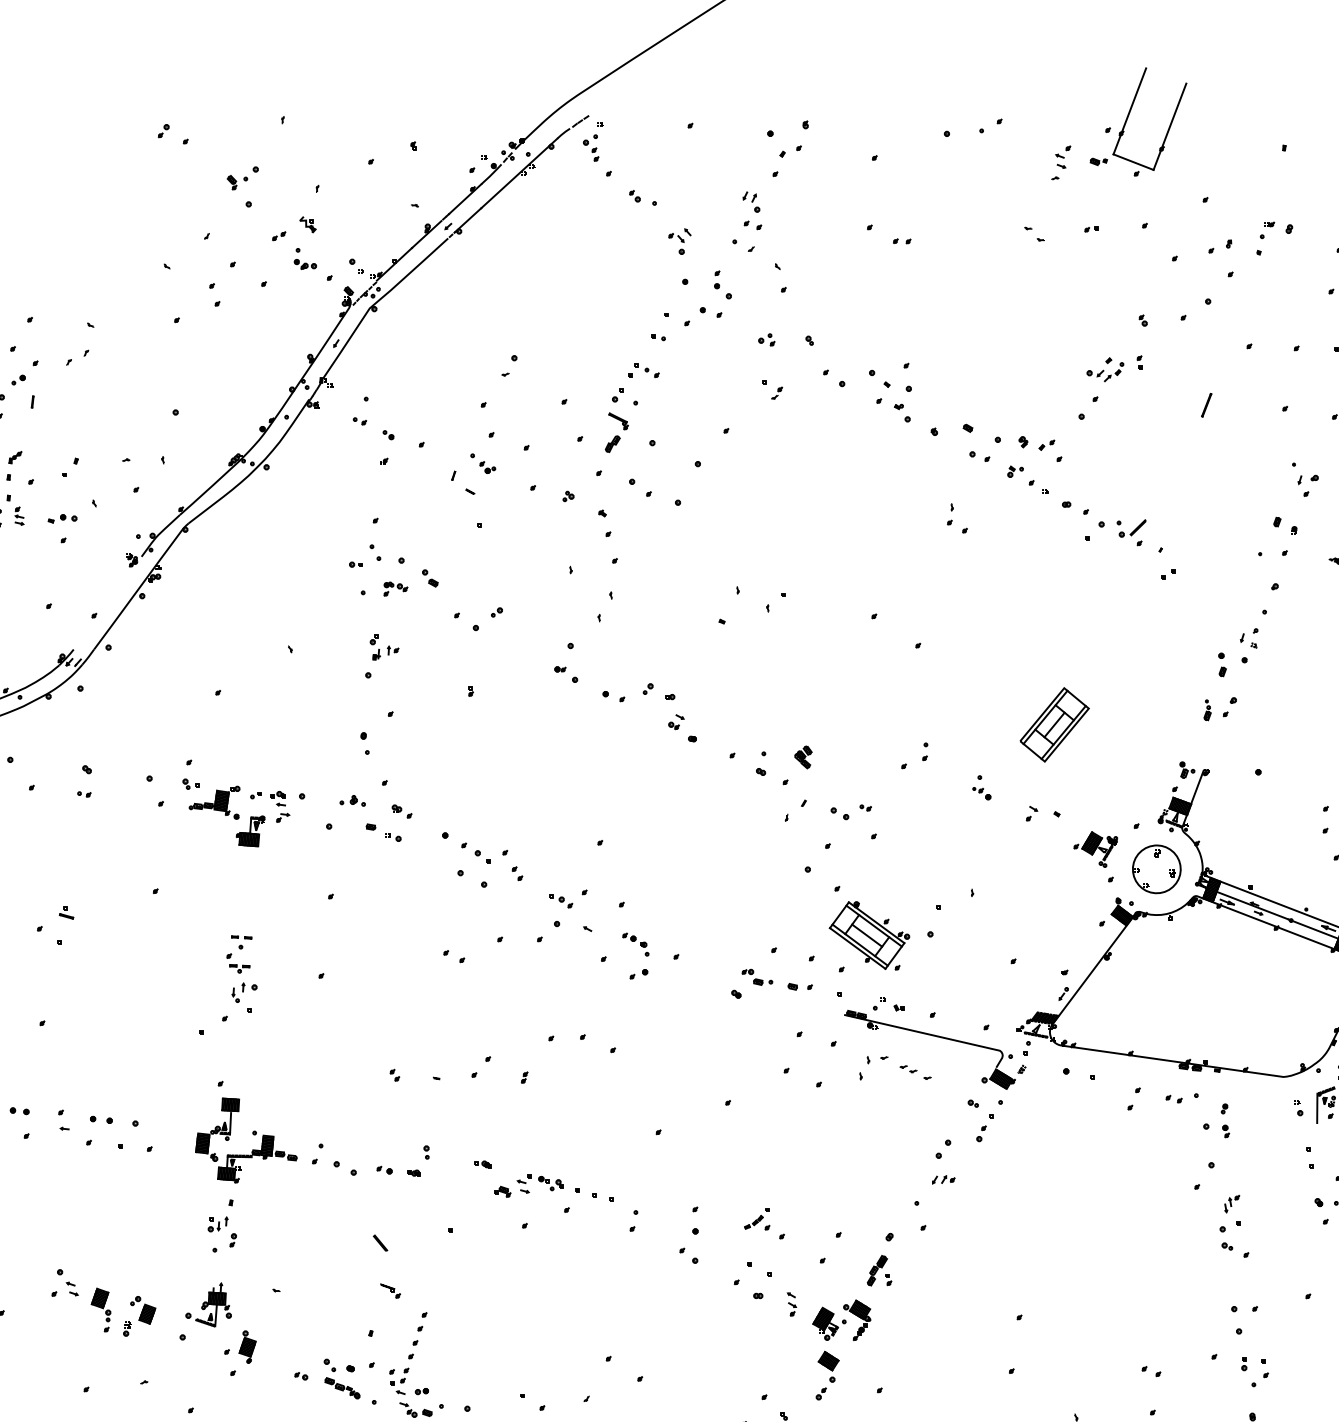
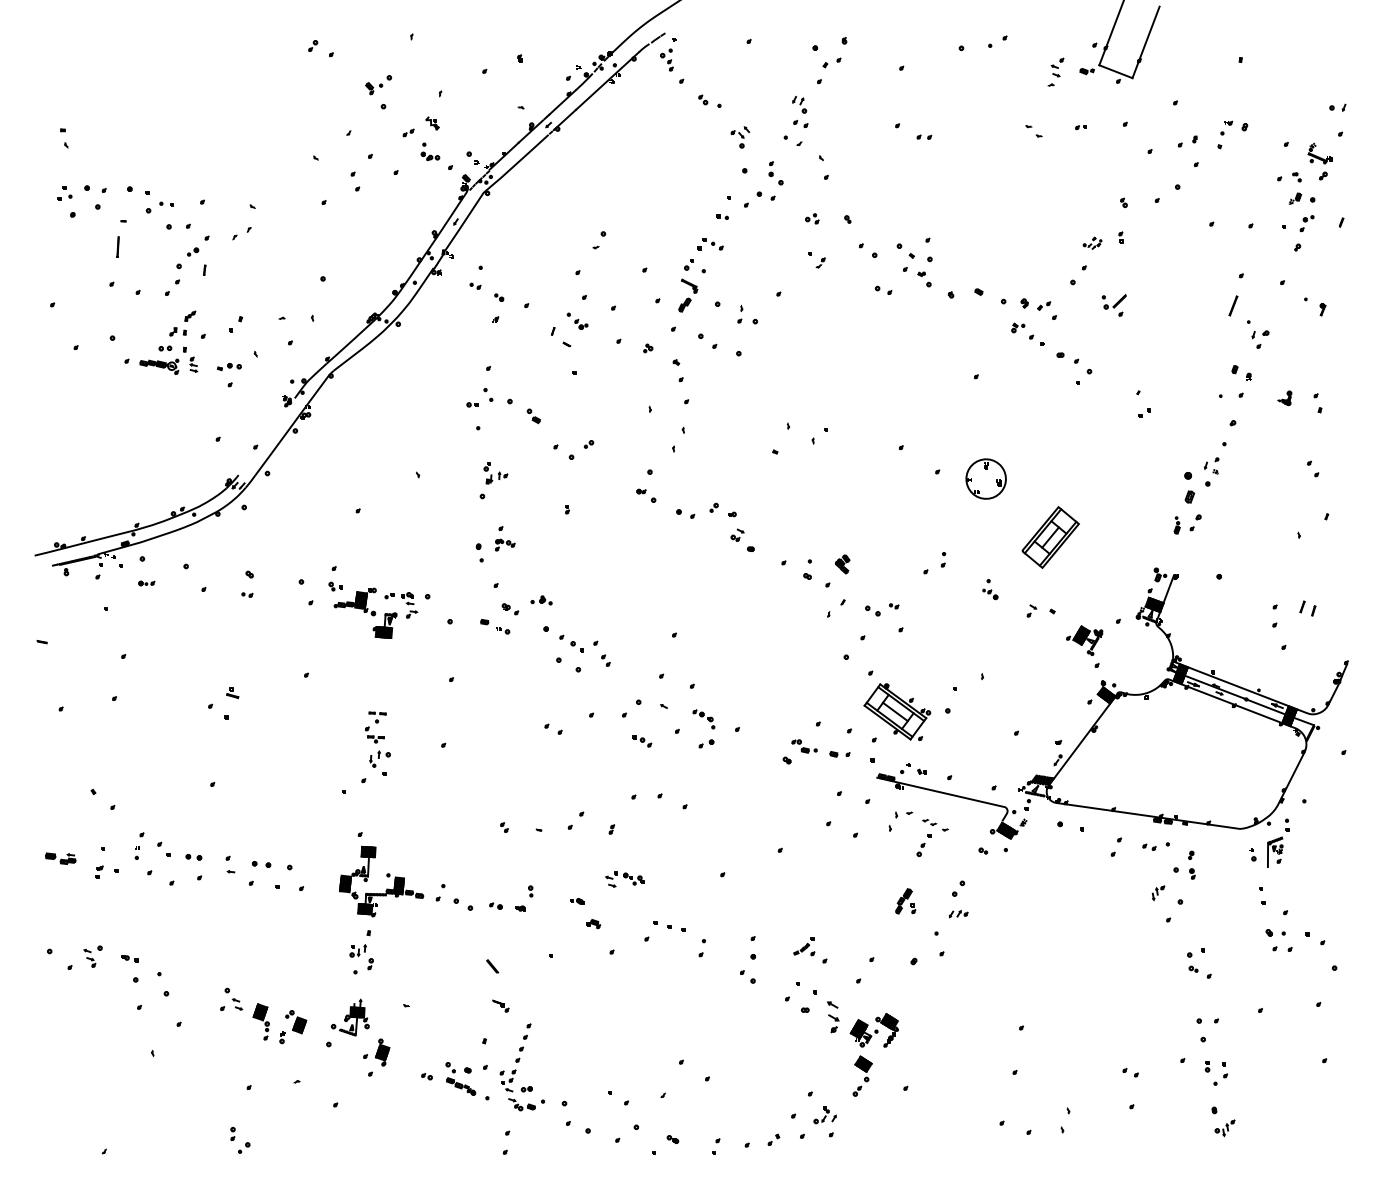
part: (1105, 369) -> (1092, 243), size x0.6
line: (1206, 404) -> (1233, 305), moved
part: (979, 455) -> (883, 289), moved
part: (950, 513) -> (740, 313), moved
part: (1130, 532) -> (1113, 305), moved
part: (396, 588) -> (505, 544), moved
part: (1222, 664) -> (1189, 487), size x1.6
part: (352, 800) -> (541, 600), moved
part: (1156, 868) -> (985, 478), moved
part: (561, 901) -> (642, 741), moved
part: (984, 1128) -> (923, 845), moved
part: (539, 1183) -> (624, 879), moved
part: (1232, 1204) -> (1158, 893), moved
part: (879, 1270) -> (905, 901), moved
part: (791, 1304) -> (832, 1017), size x1.6

